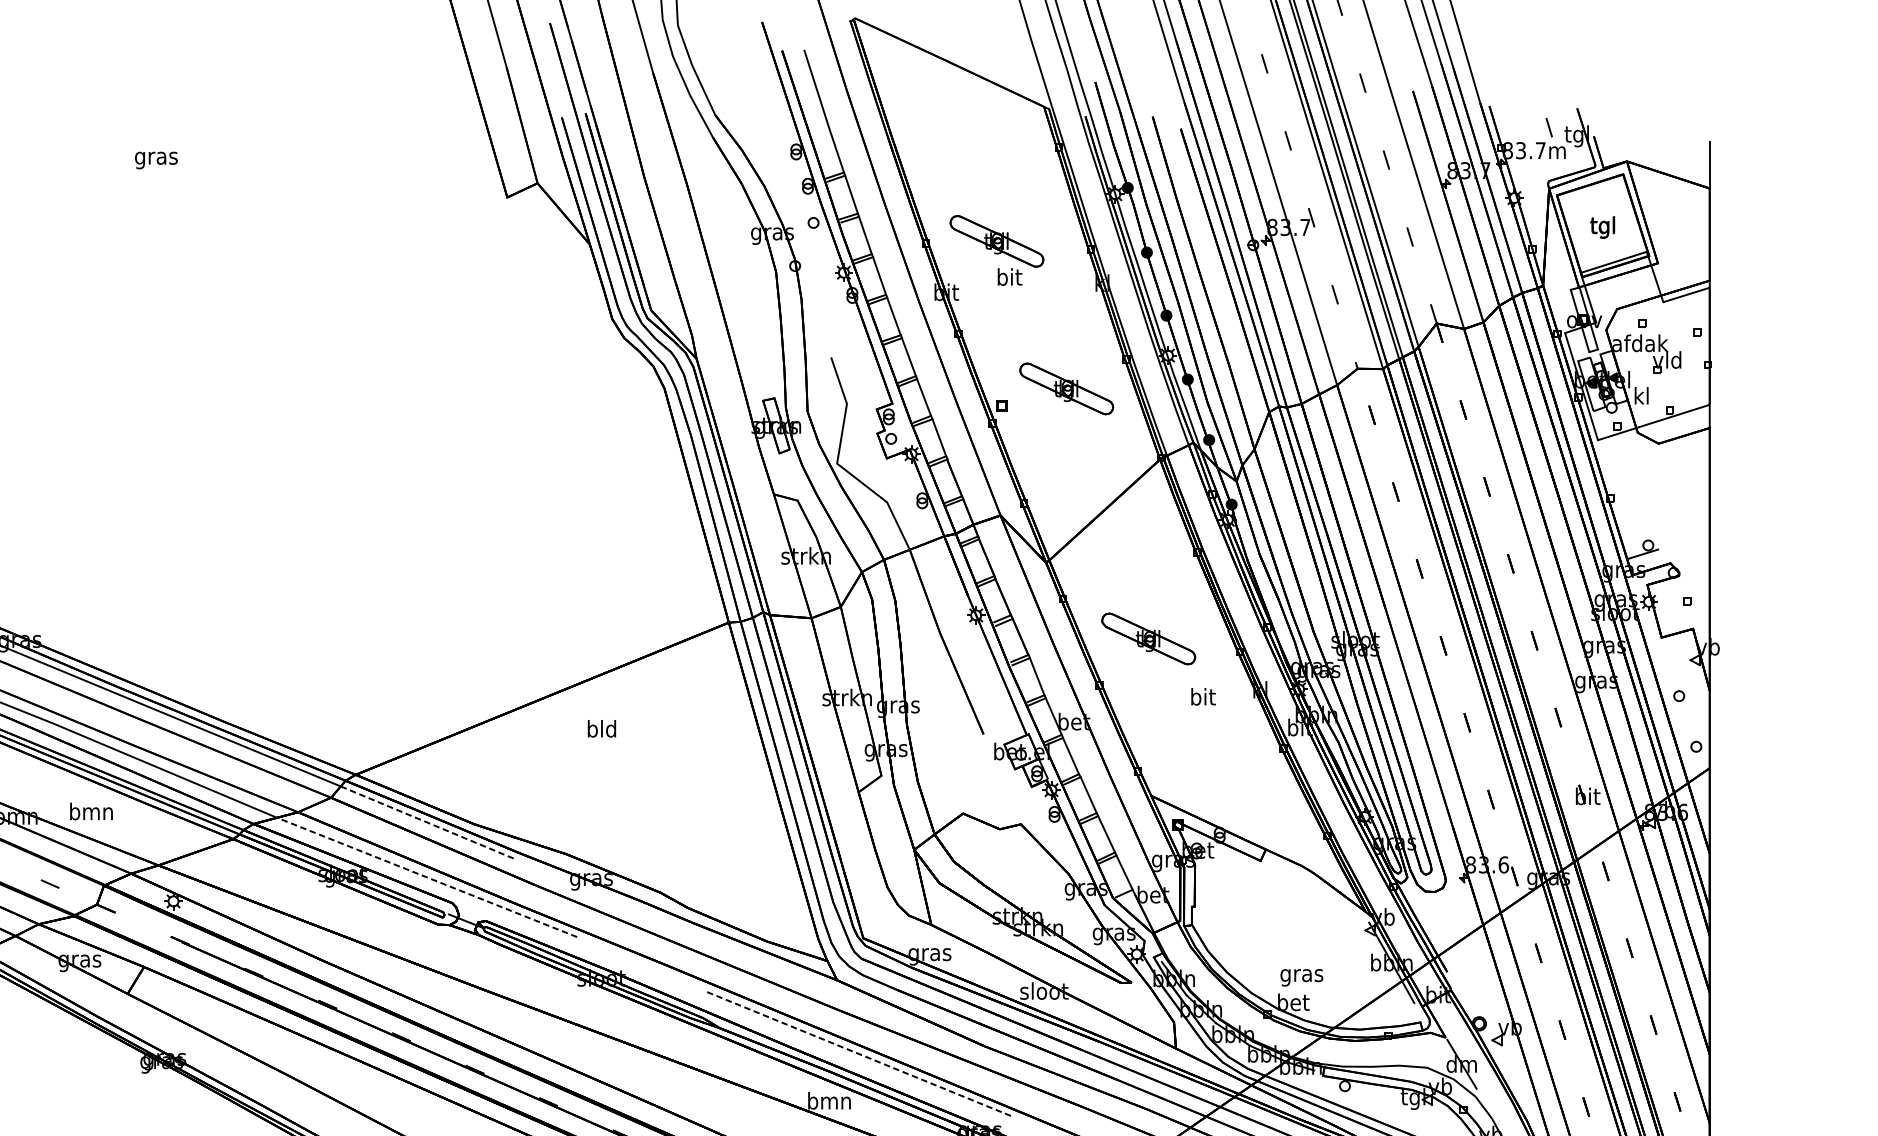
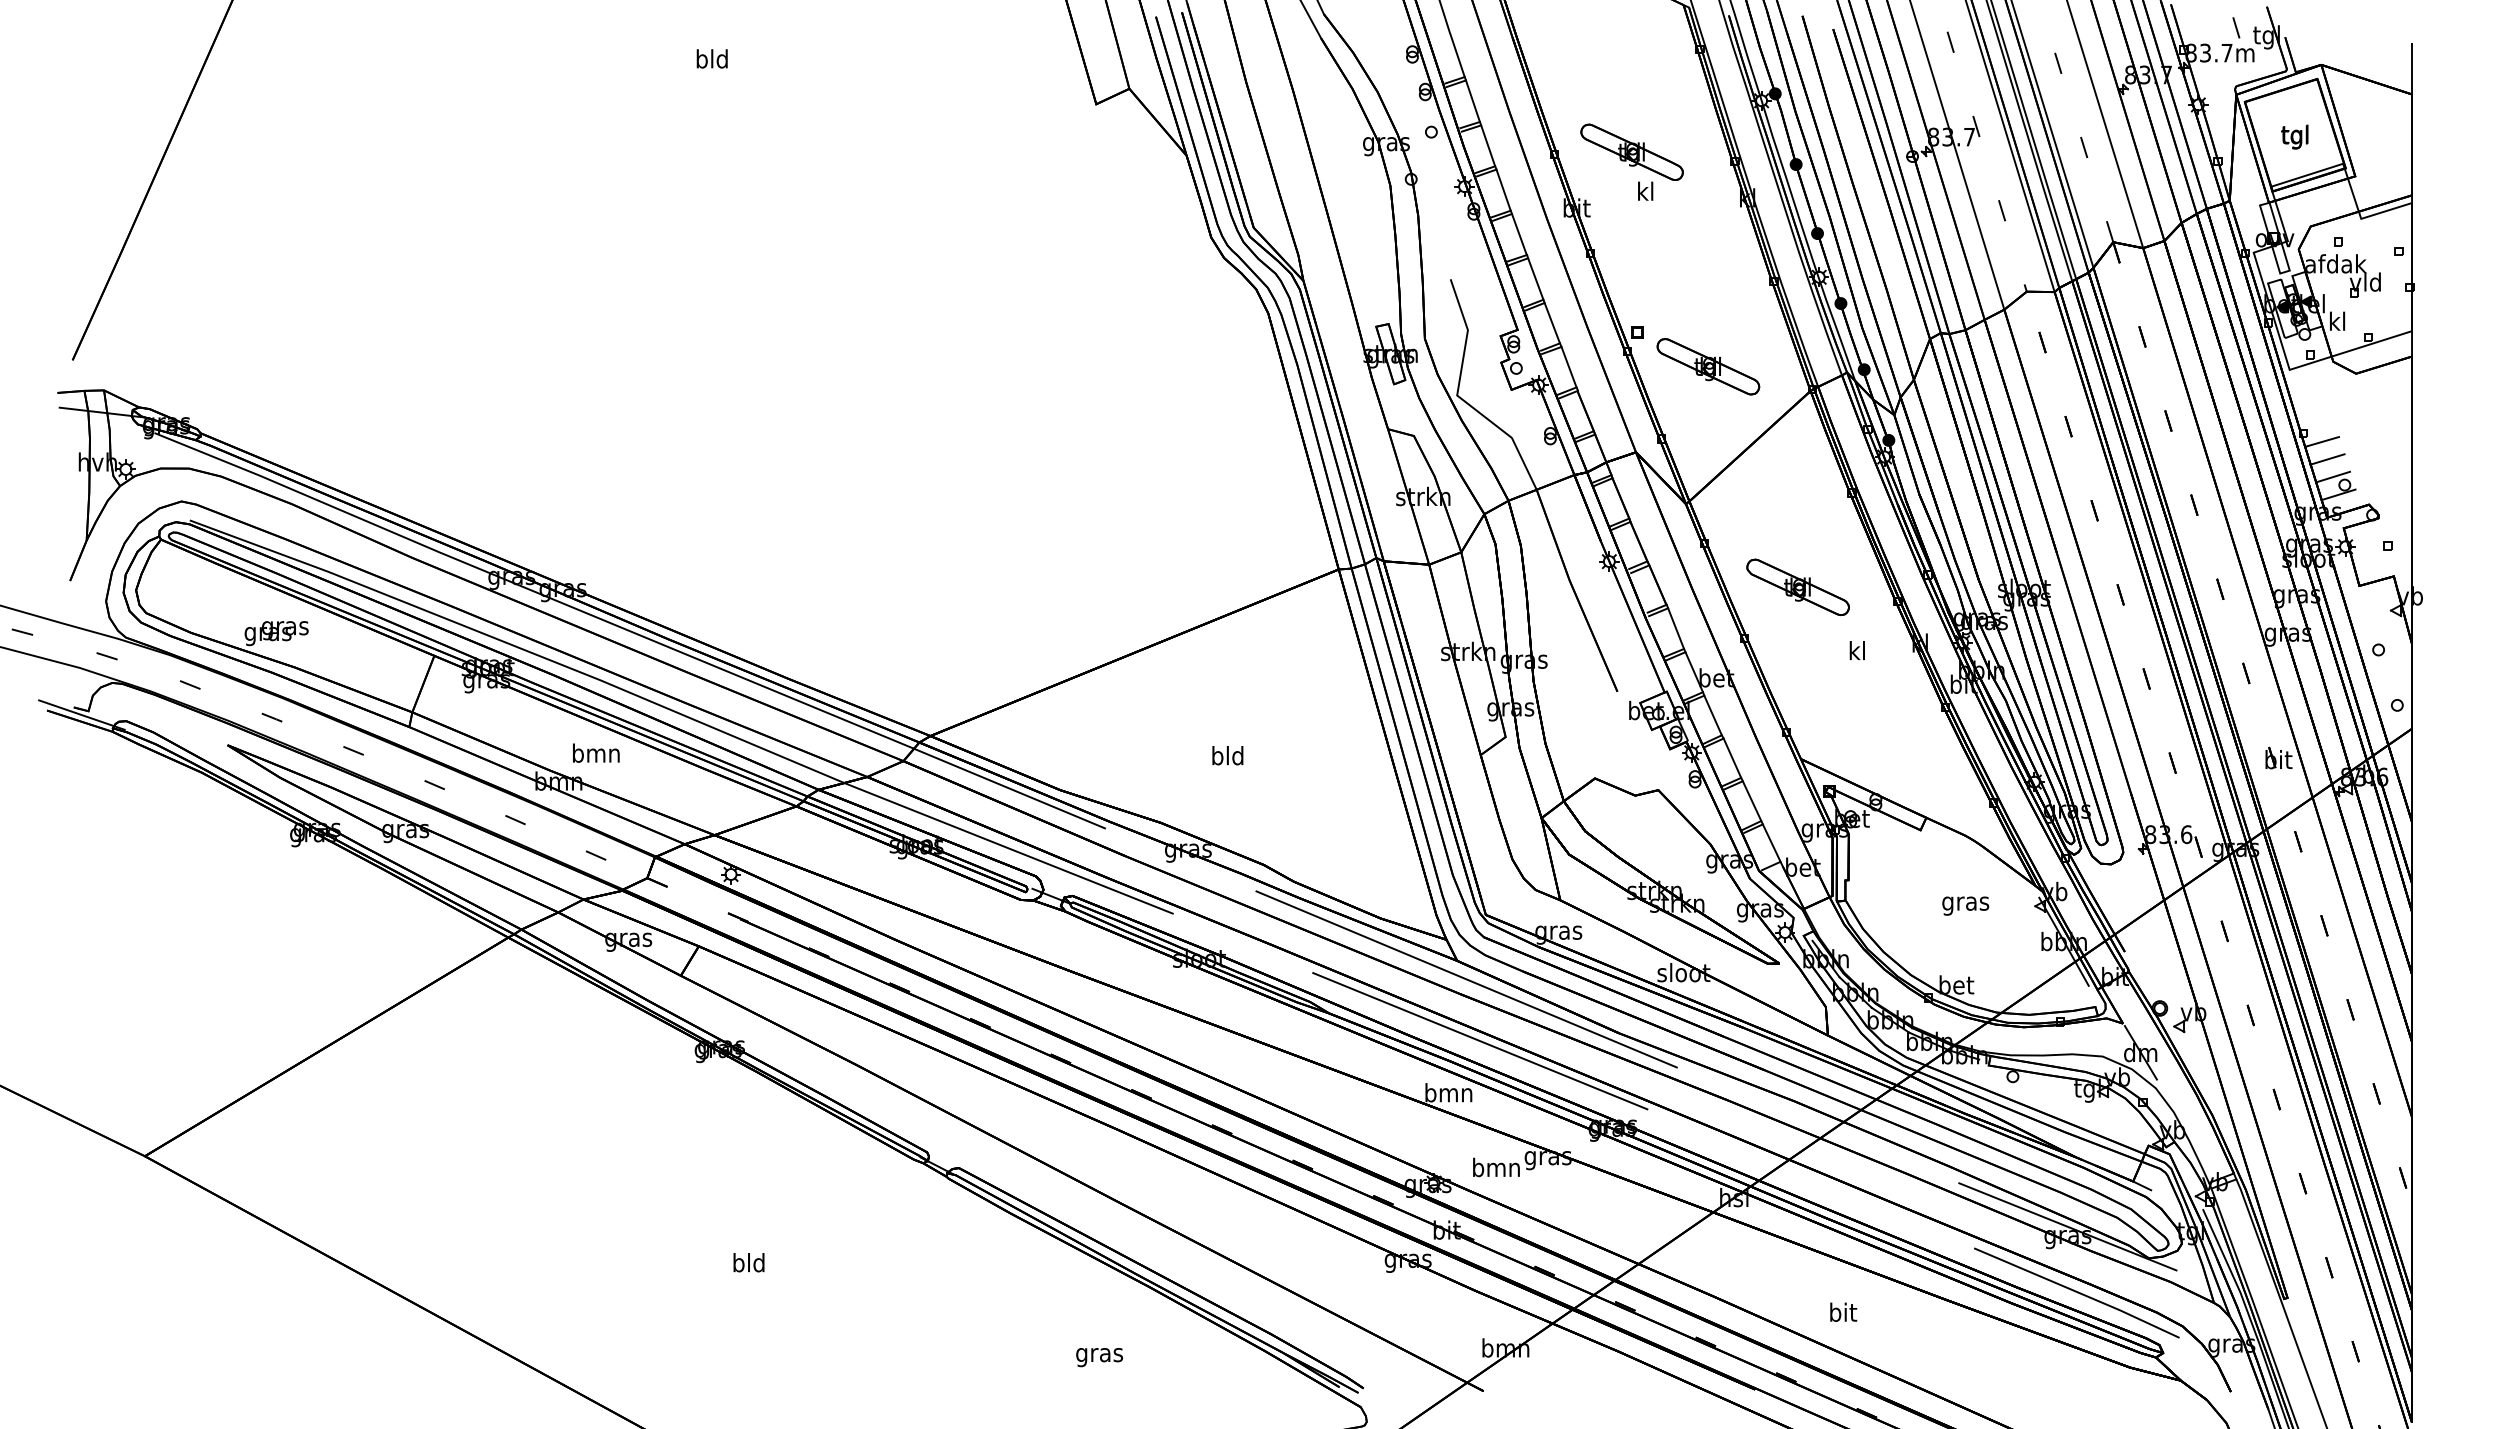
text: (155, 158) -> (711, 61), gras -> bld
text: (1010, 276) -> (1646, 190), bit -> kl
part: (1066, 388) -> (1708, 366), moved
line: (1627, 505) -> (2322, 441), added
line: (1632, 522) -> (2327, 459), added
line: (1637, 537) -> (2333, 476), added
text: (1202, 696) -> (1857, 650), bit -> kl
text: (601, 728) -> (1227, 755), moved
text: (91, 810) -> (596, 752), moved
line: (427, 822) -> (1009, 788), dashed -> solid
line: (427, 877) -> (1008, 848), dashed -> solid
text: (1301, 977) -> (1965, 905), moved
line: (845, 997) -> (1466, 979), added
line: (857, 1053) -> (1479, 1040), dashed -> solid

